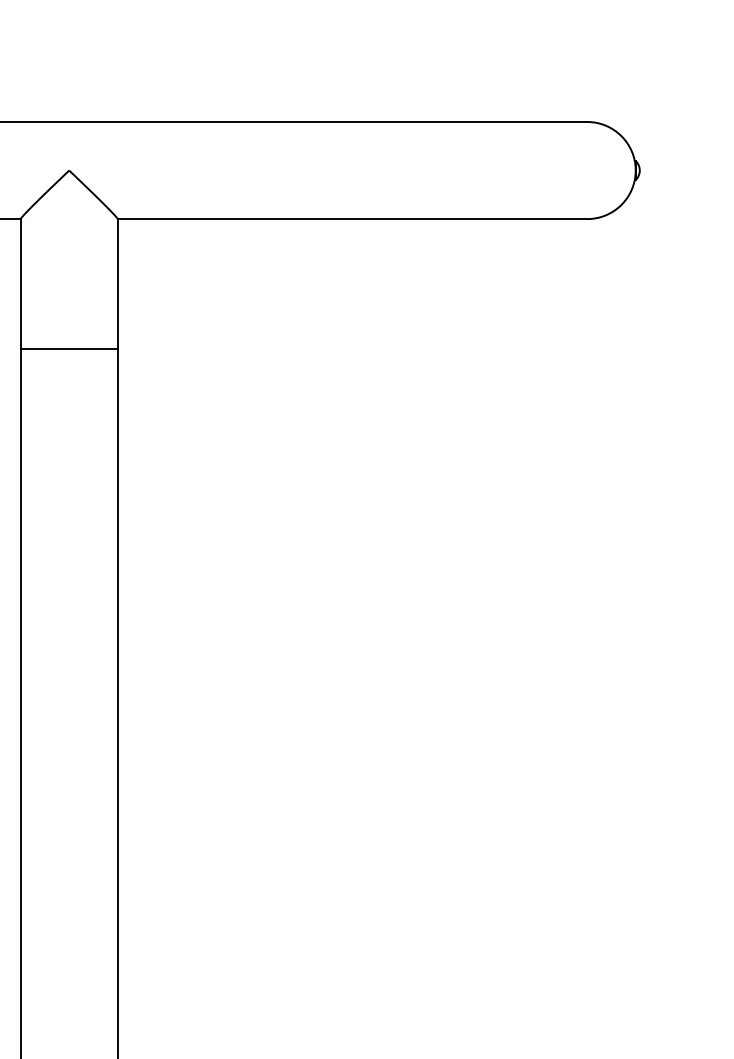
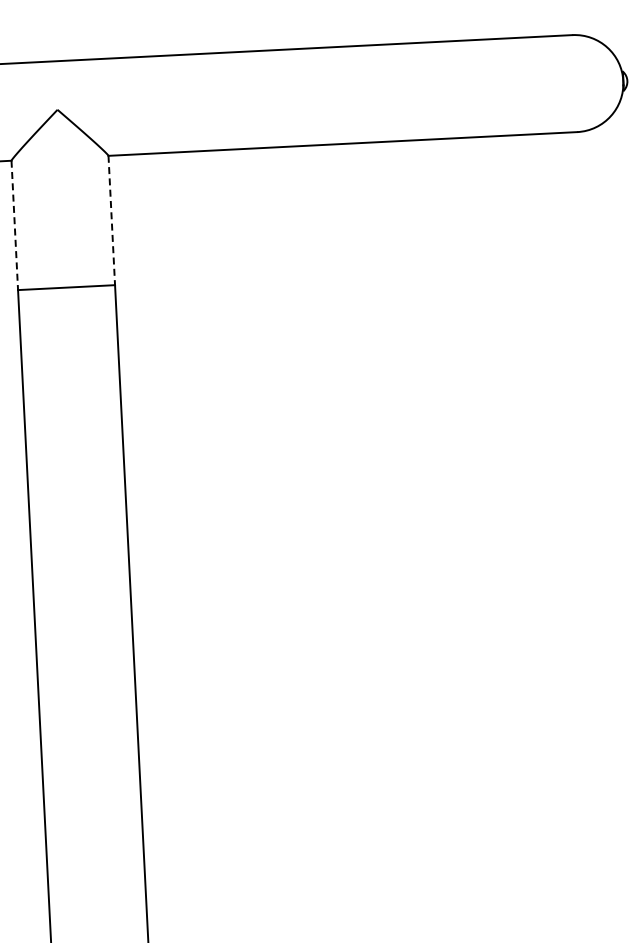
line: (20, 283) -> (14, 225), solid -> dashed
line: (117, 283) -> (111, 220), solid -> dashed

